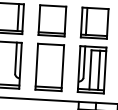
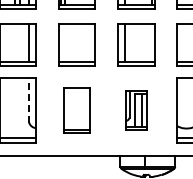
line: (16, 57) -> (29, 99), solid -> dashed
part: (49, 67) -> (76, 110), size x0.7
part: (92, 69) -> (136, 110), size x0.6

